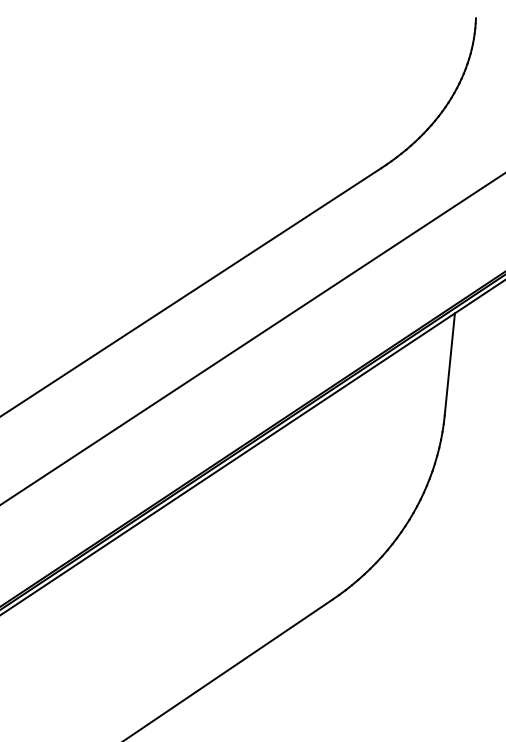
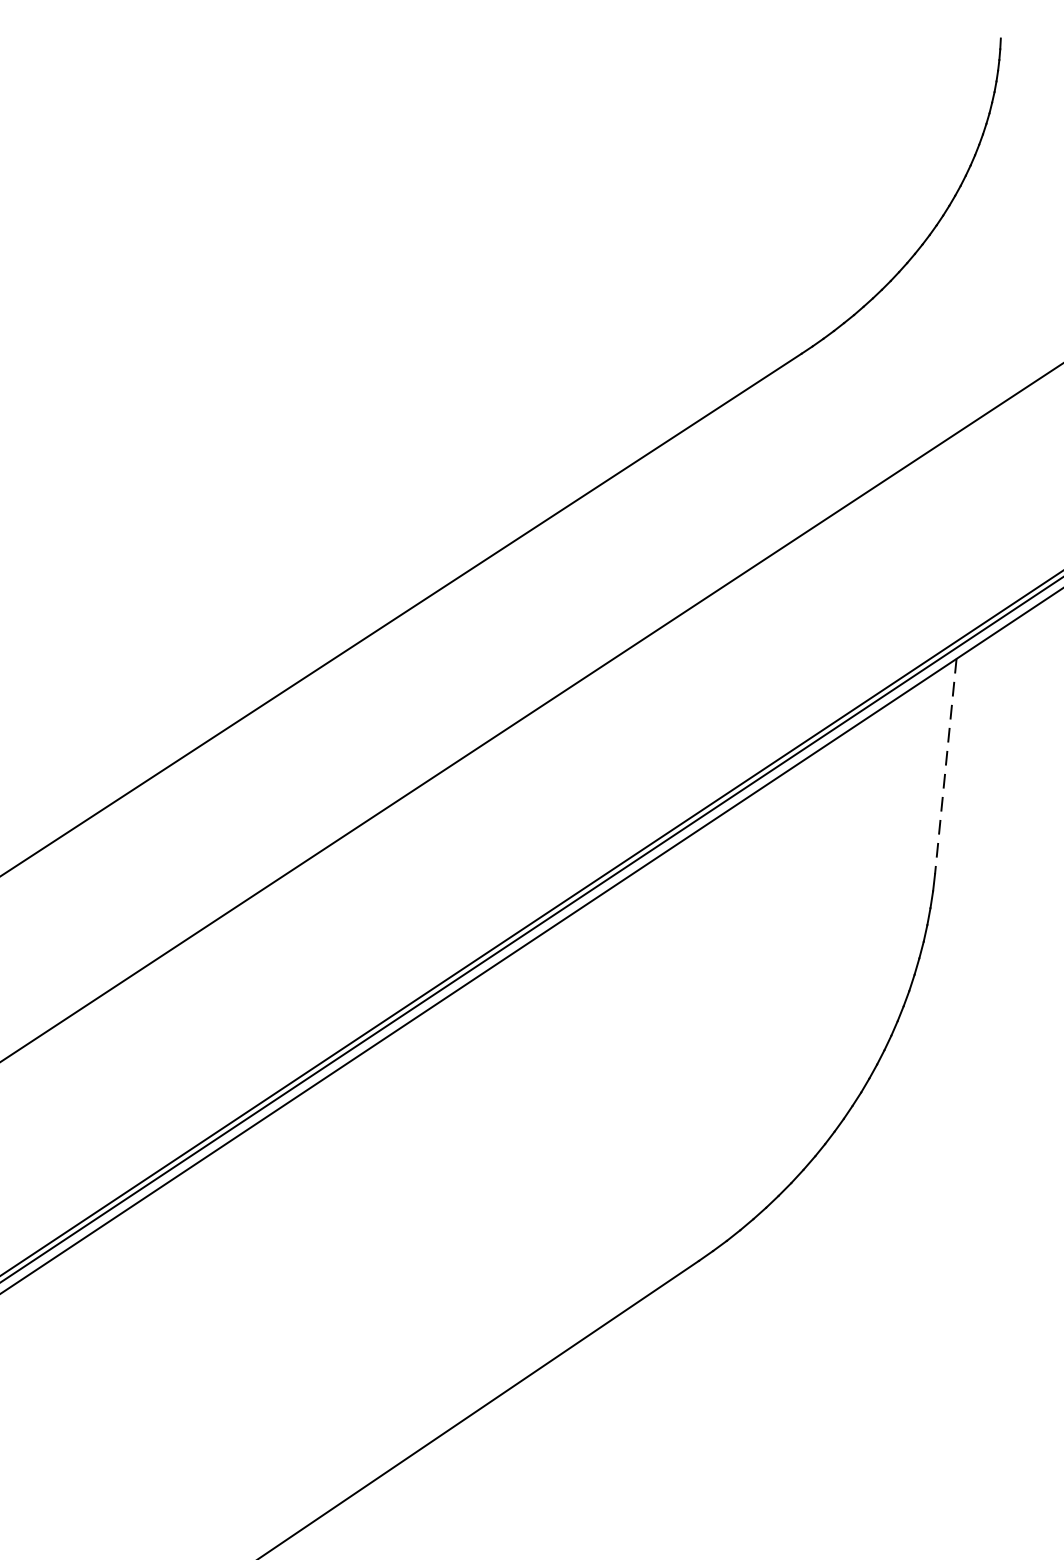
line: (449, 365) -> (945, 768), solid -> dashed

